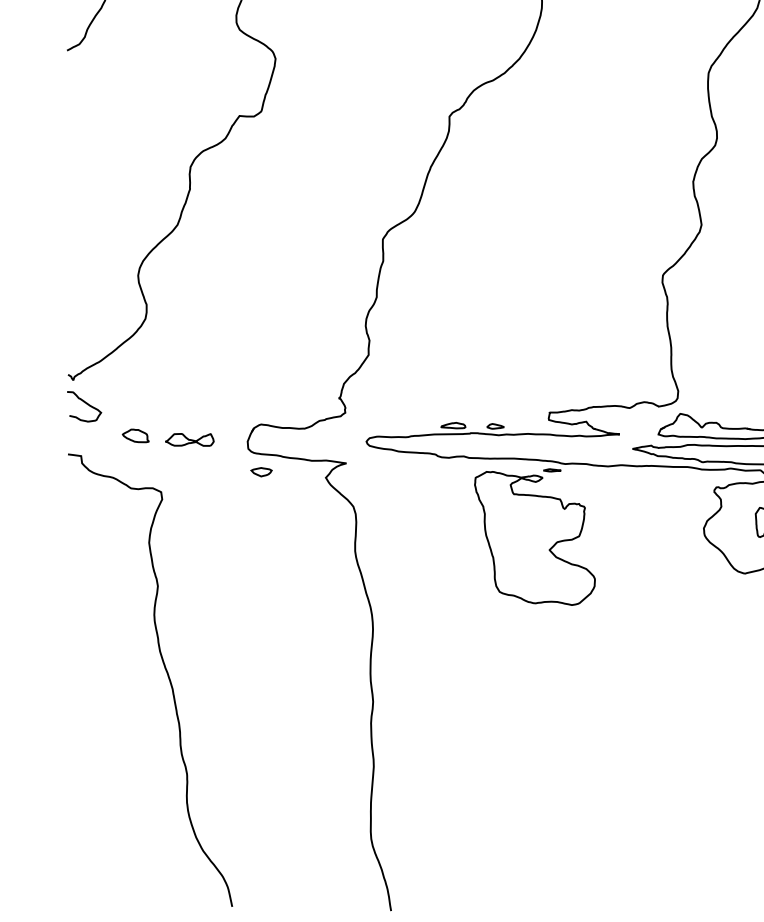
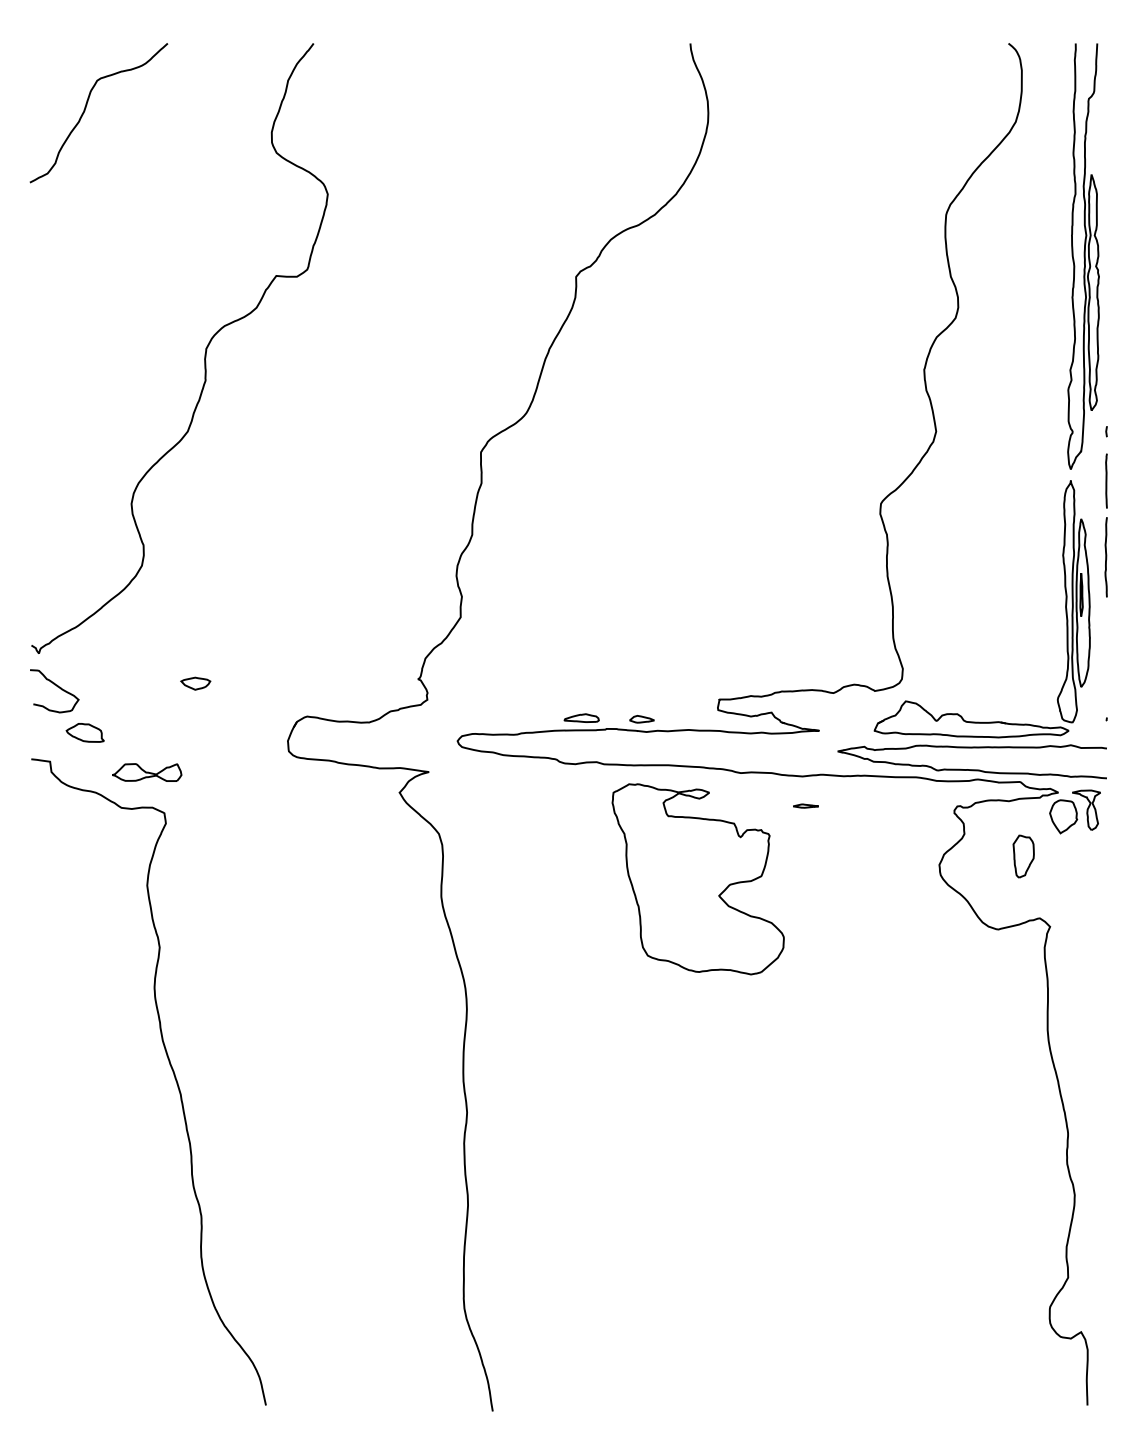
part: (135, 435) -> (84, 732), moved
part: (189, 439) -> (147, 772), moved
part: (551, 469) -> (805, 805), moved
part: (261, 472) -> (195, 683), moved

